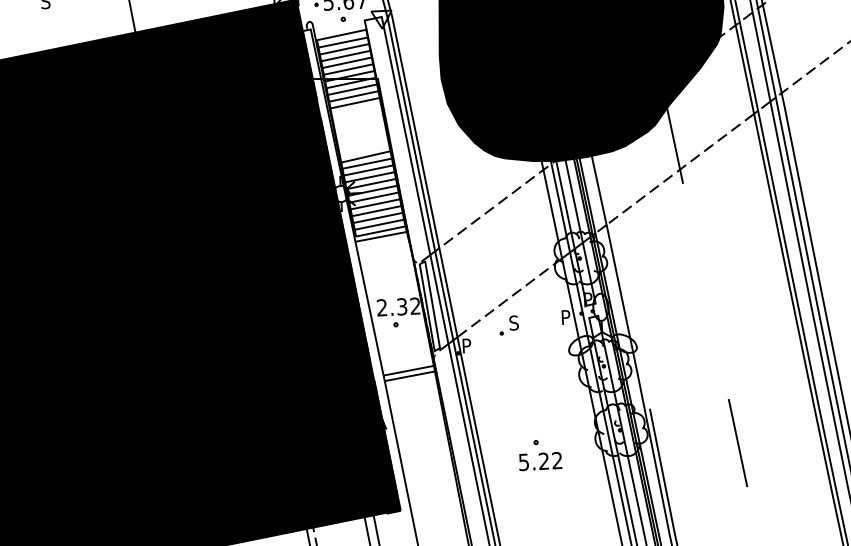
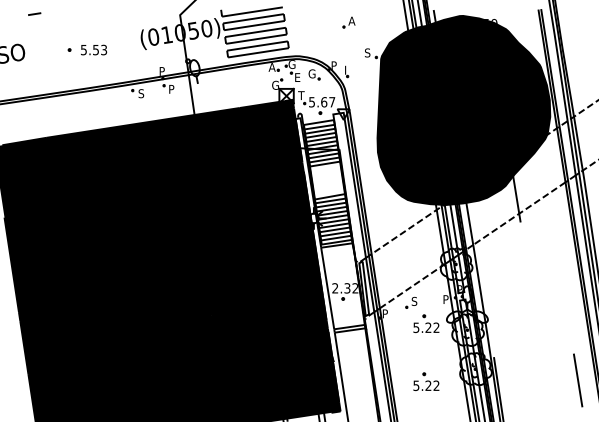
part: (535, 358) -> (426, 323), added
line: (738, 443) -> (578, 380), moved

